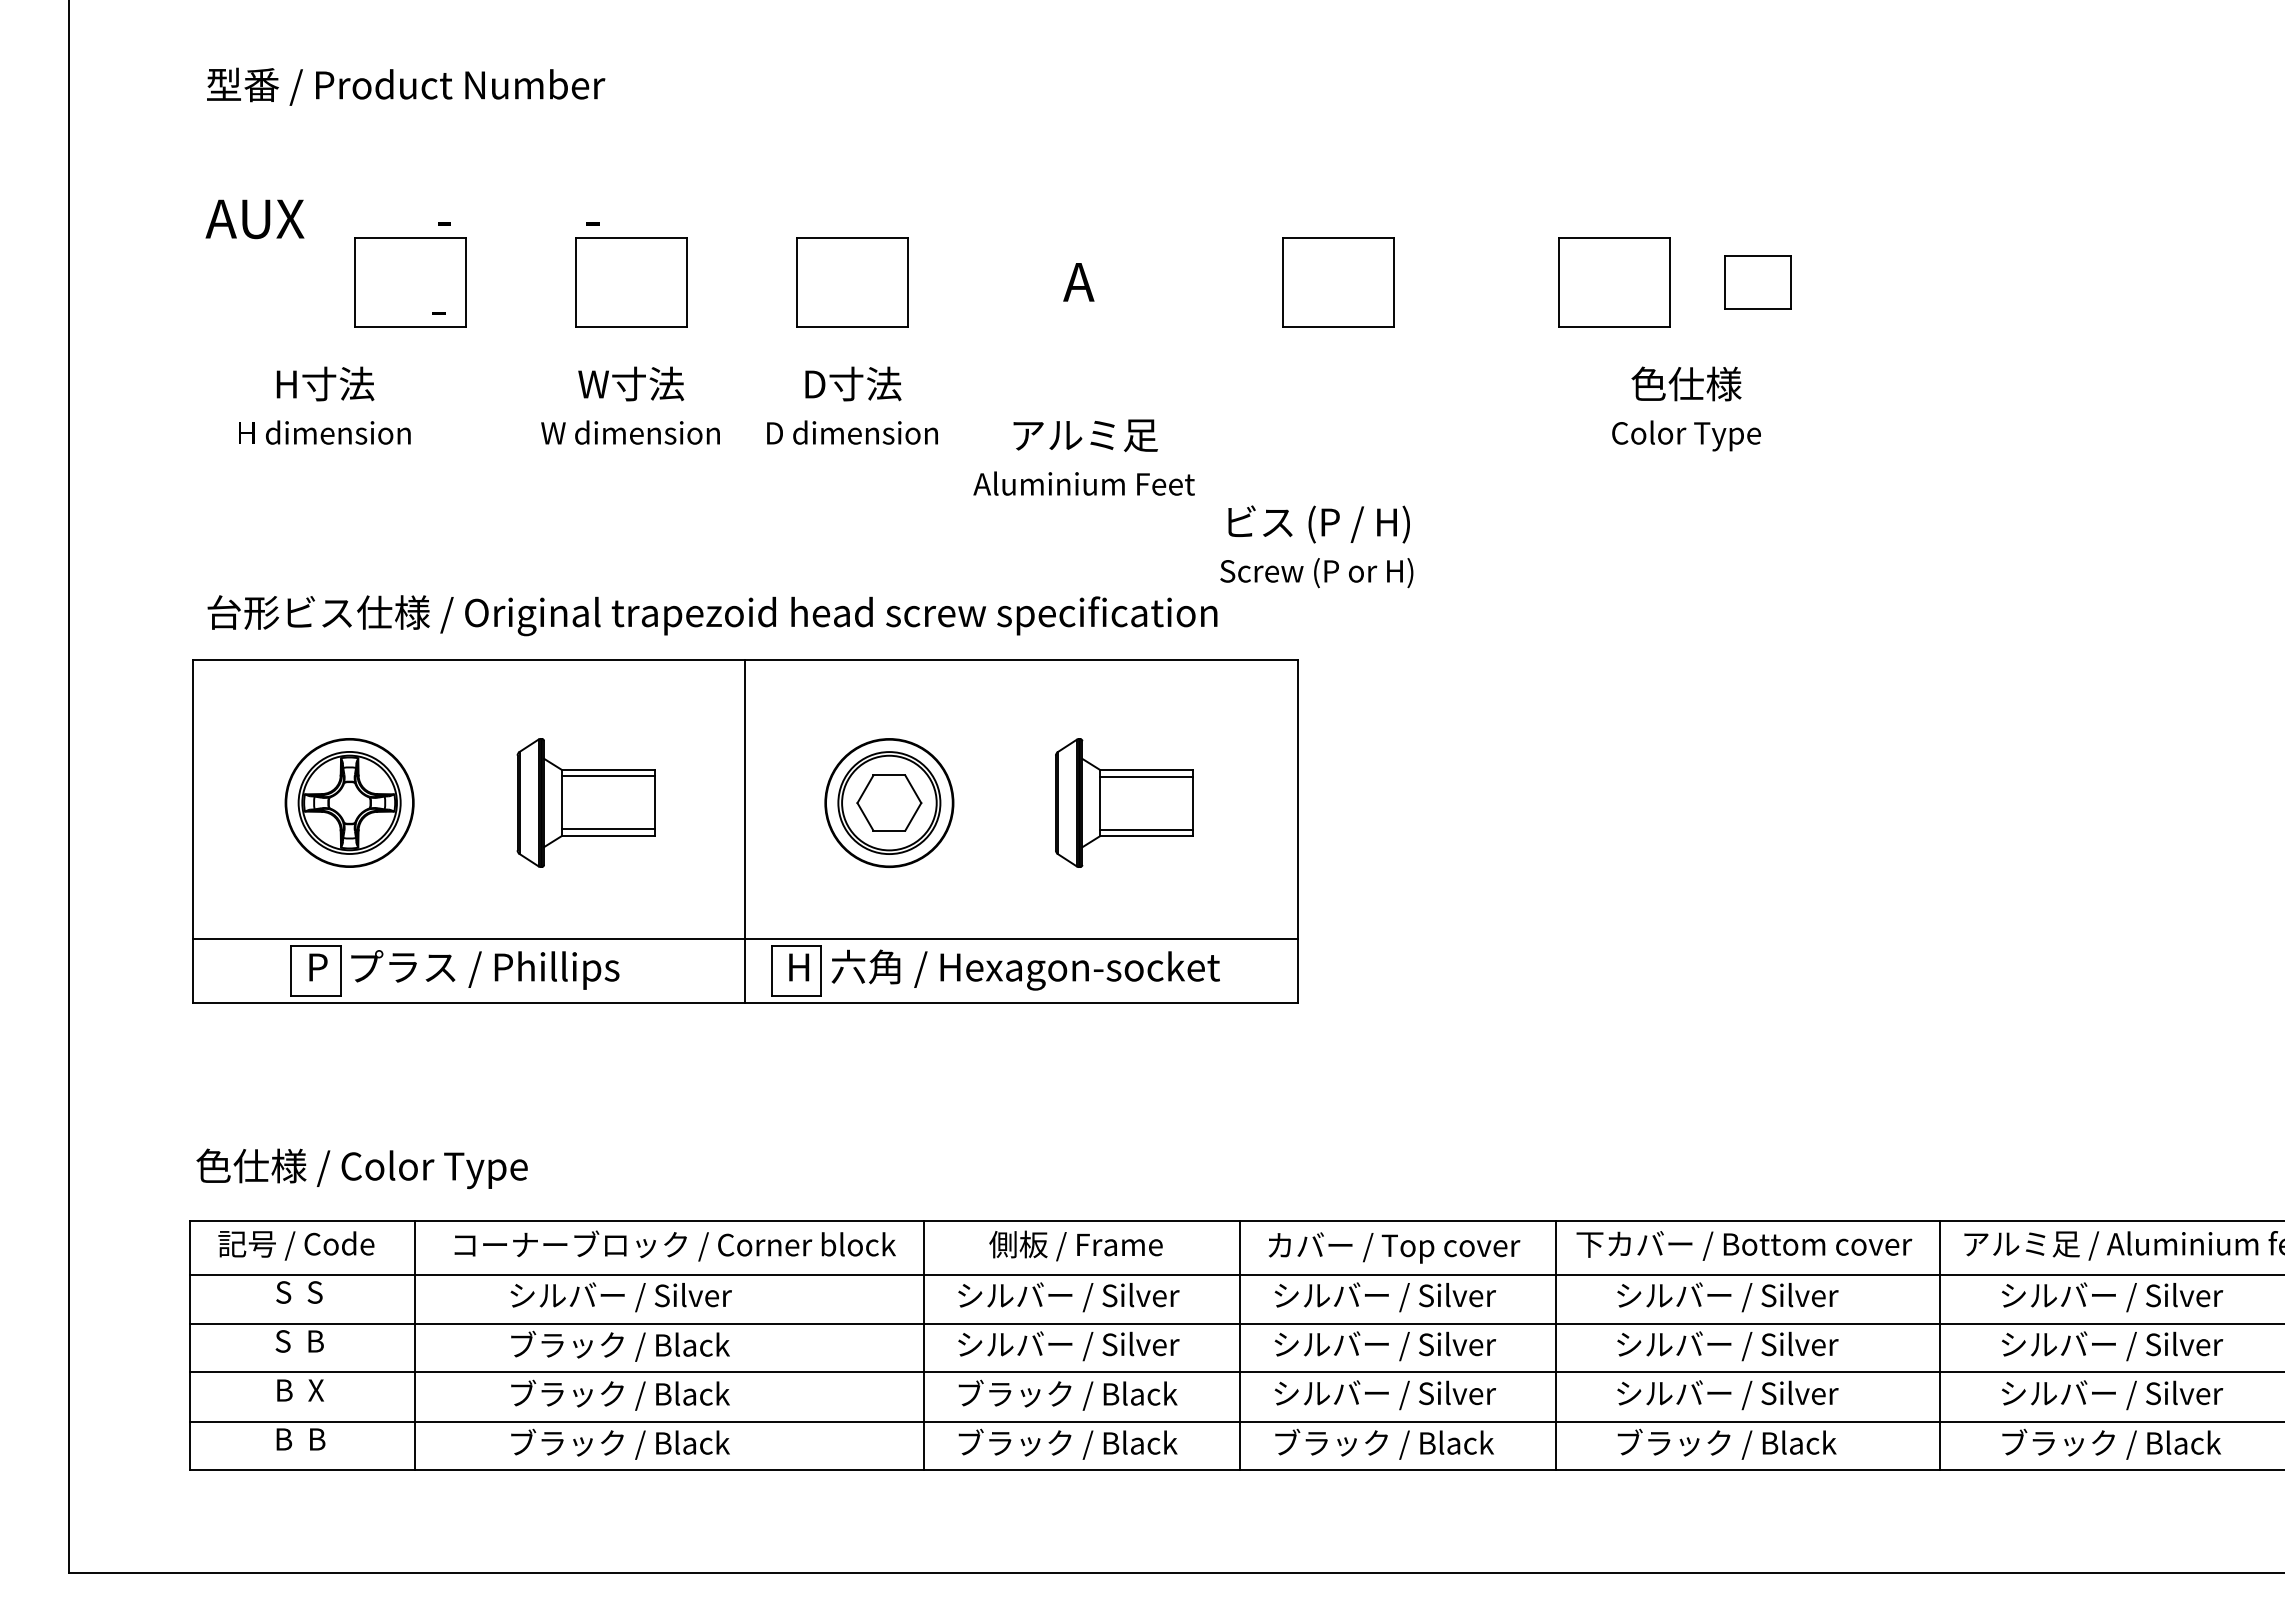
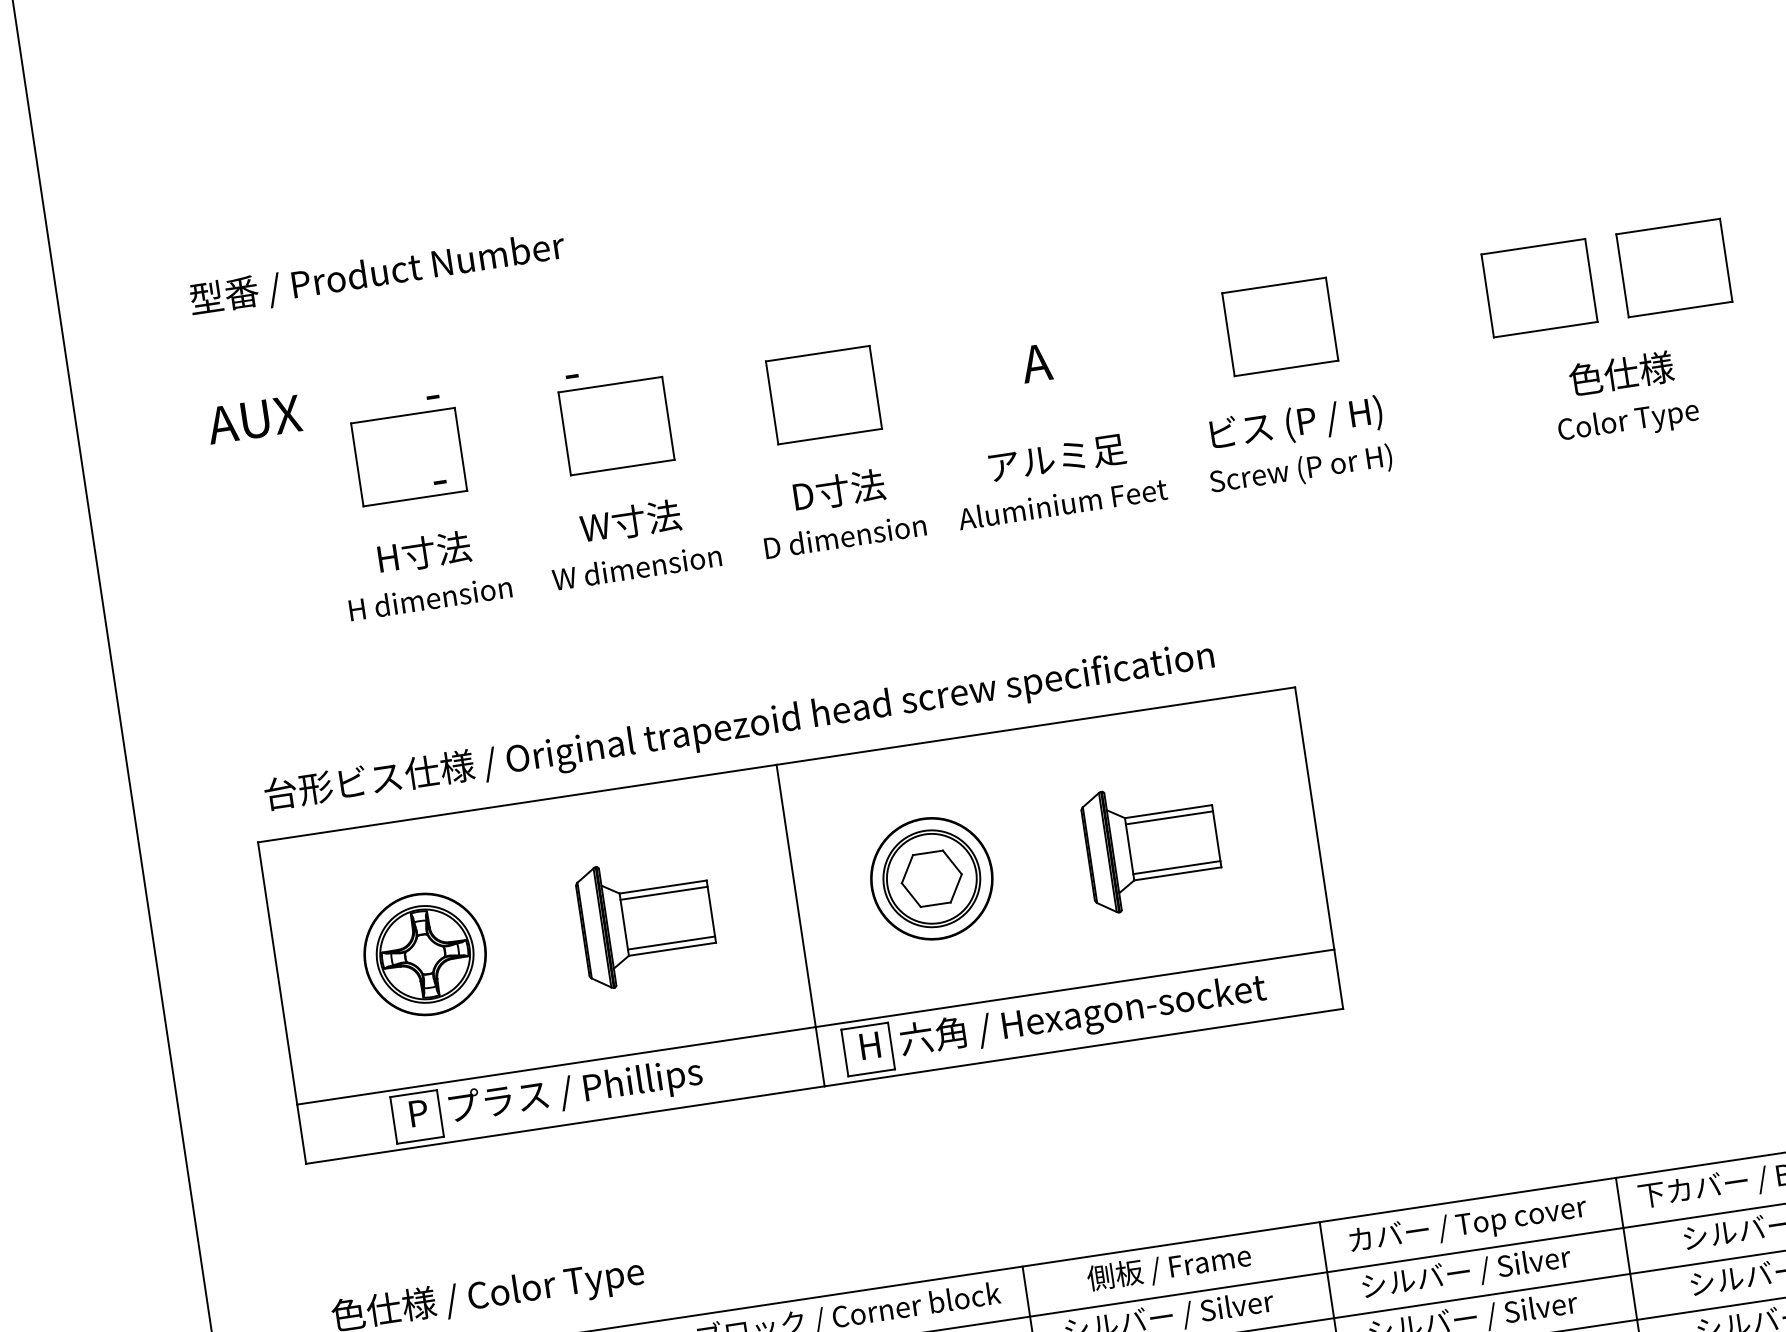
part: (1757, 282) -> (1673, 268), size x1.67
text: (324, 405) -> (426, 572), moved
text: (1083, 457) -> (1058, 479), moved
text: (1316, 546) -> (1297, 445), moved

